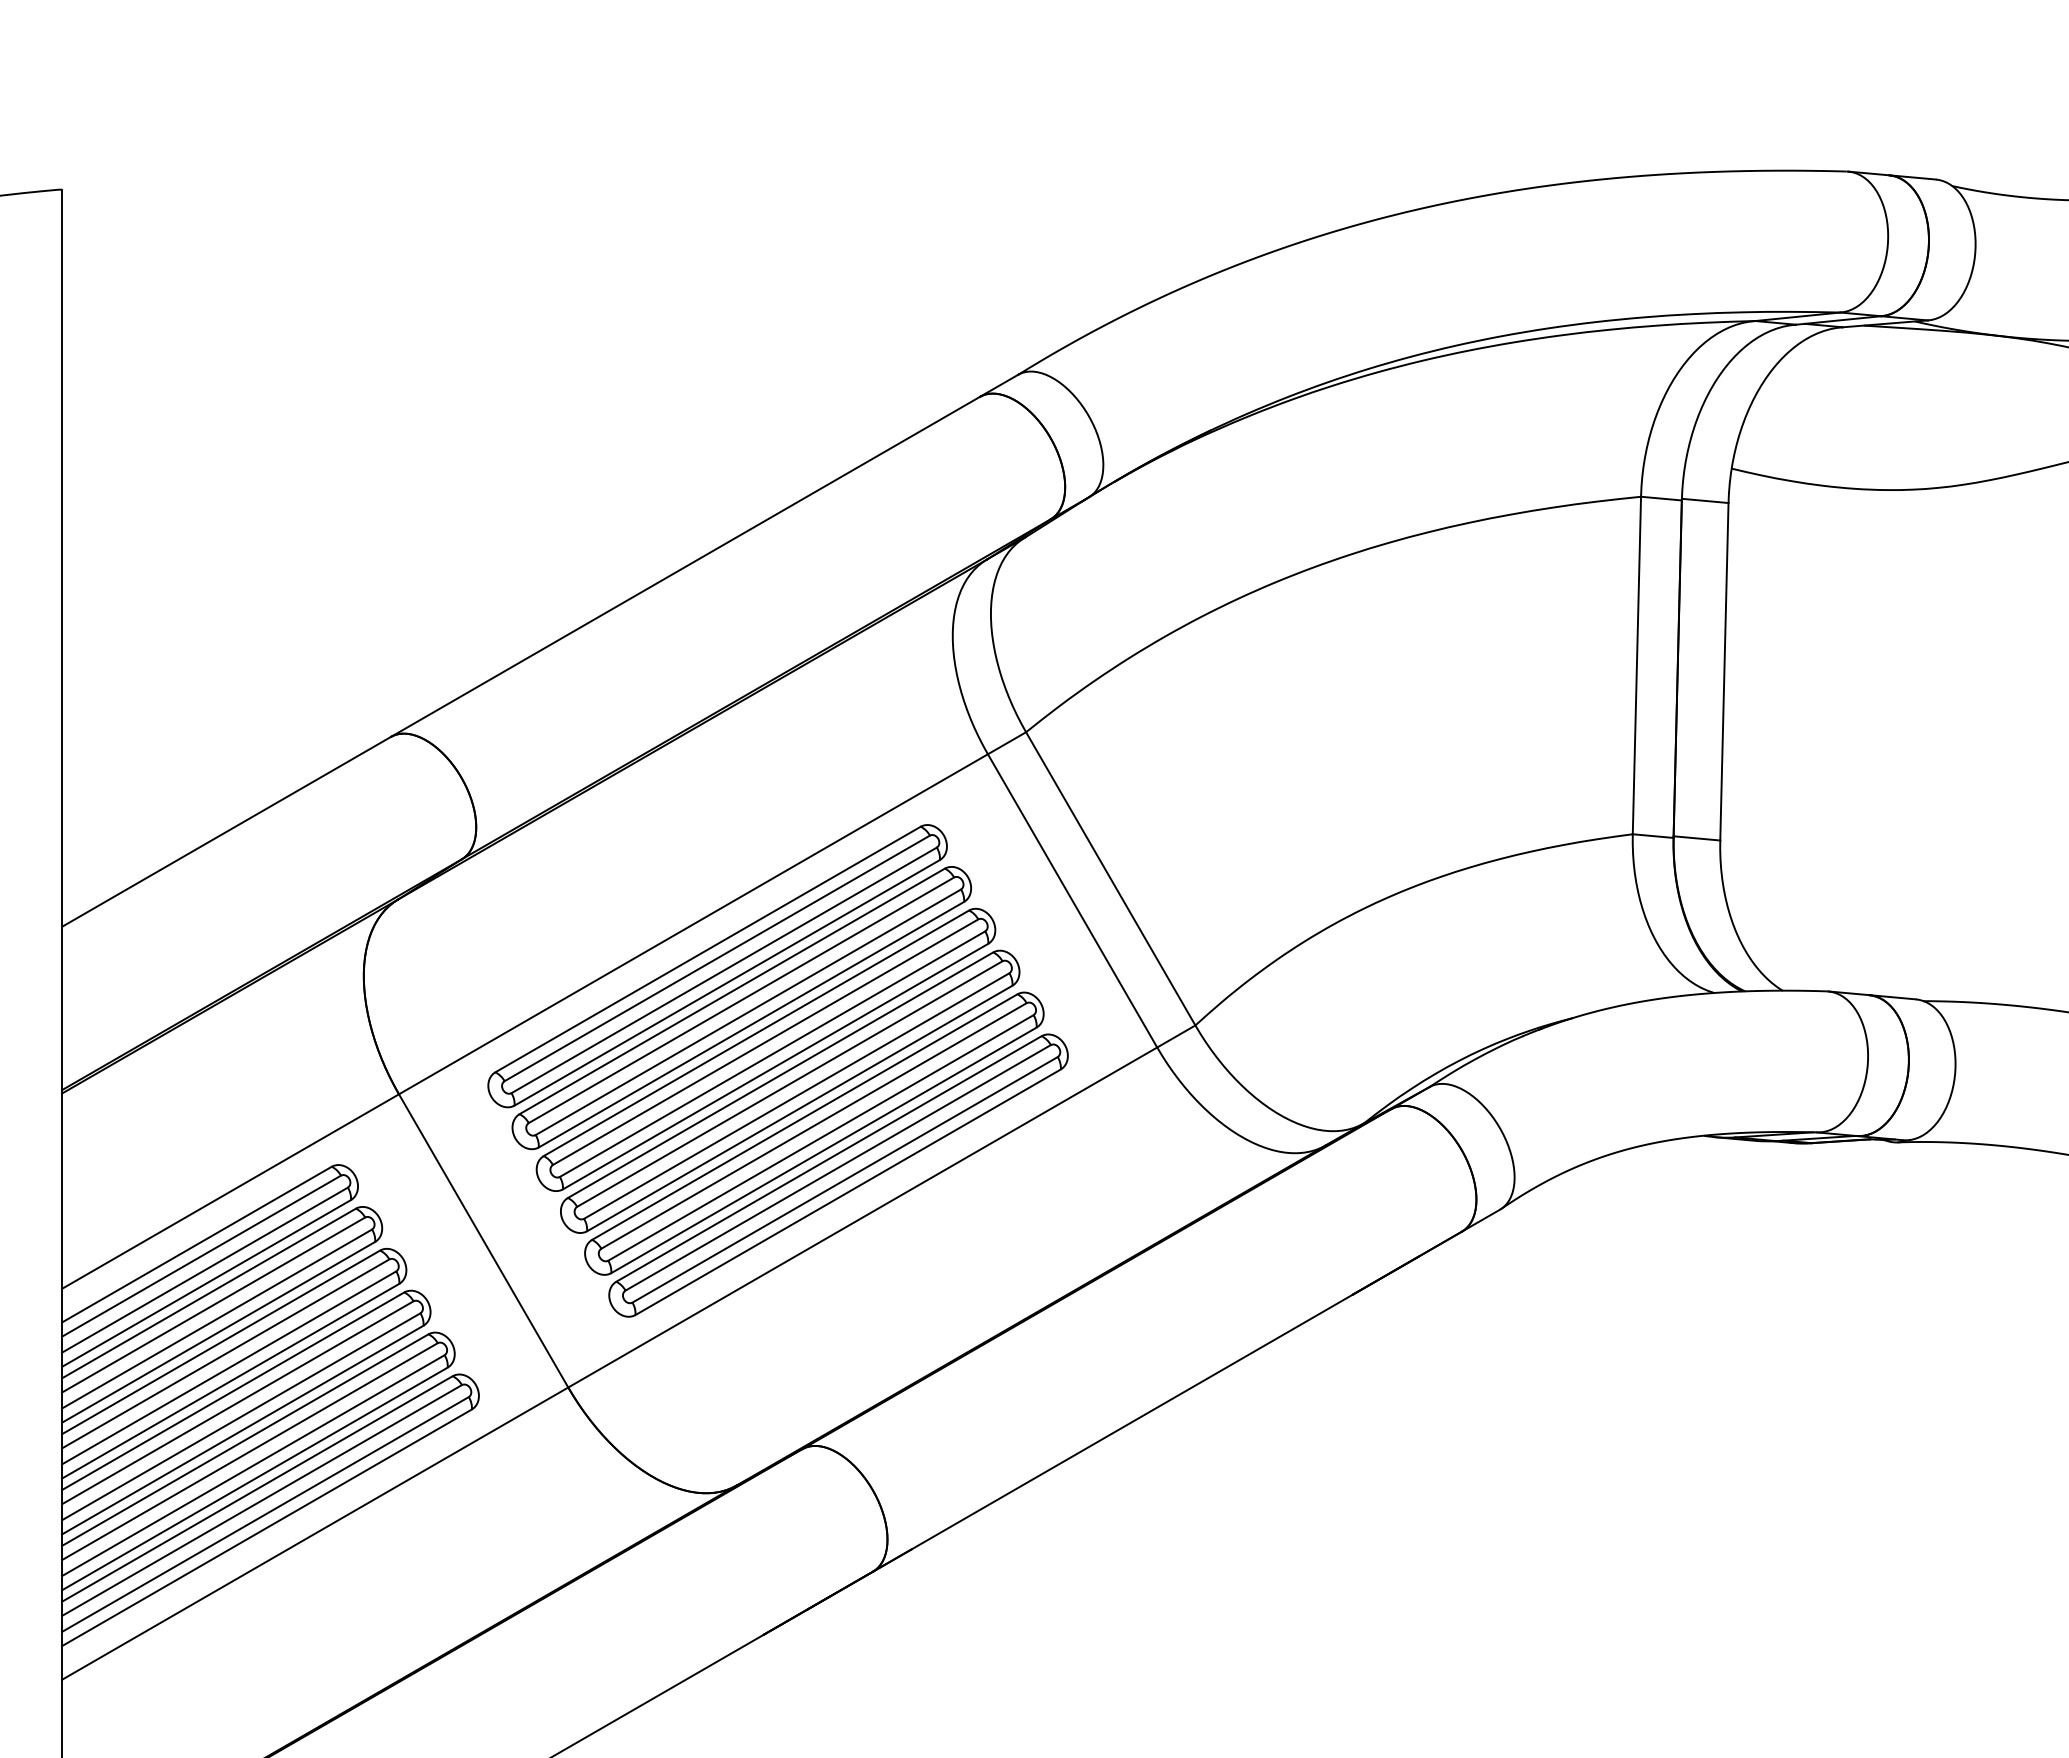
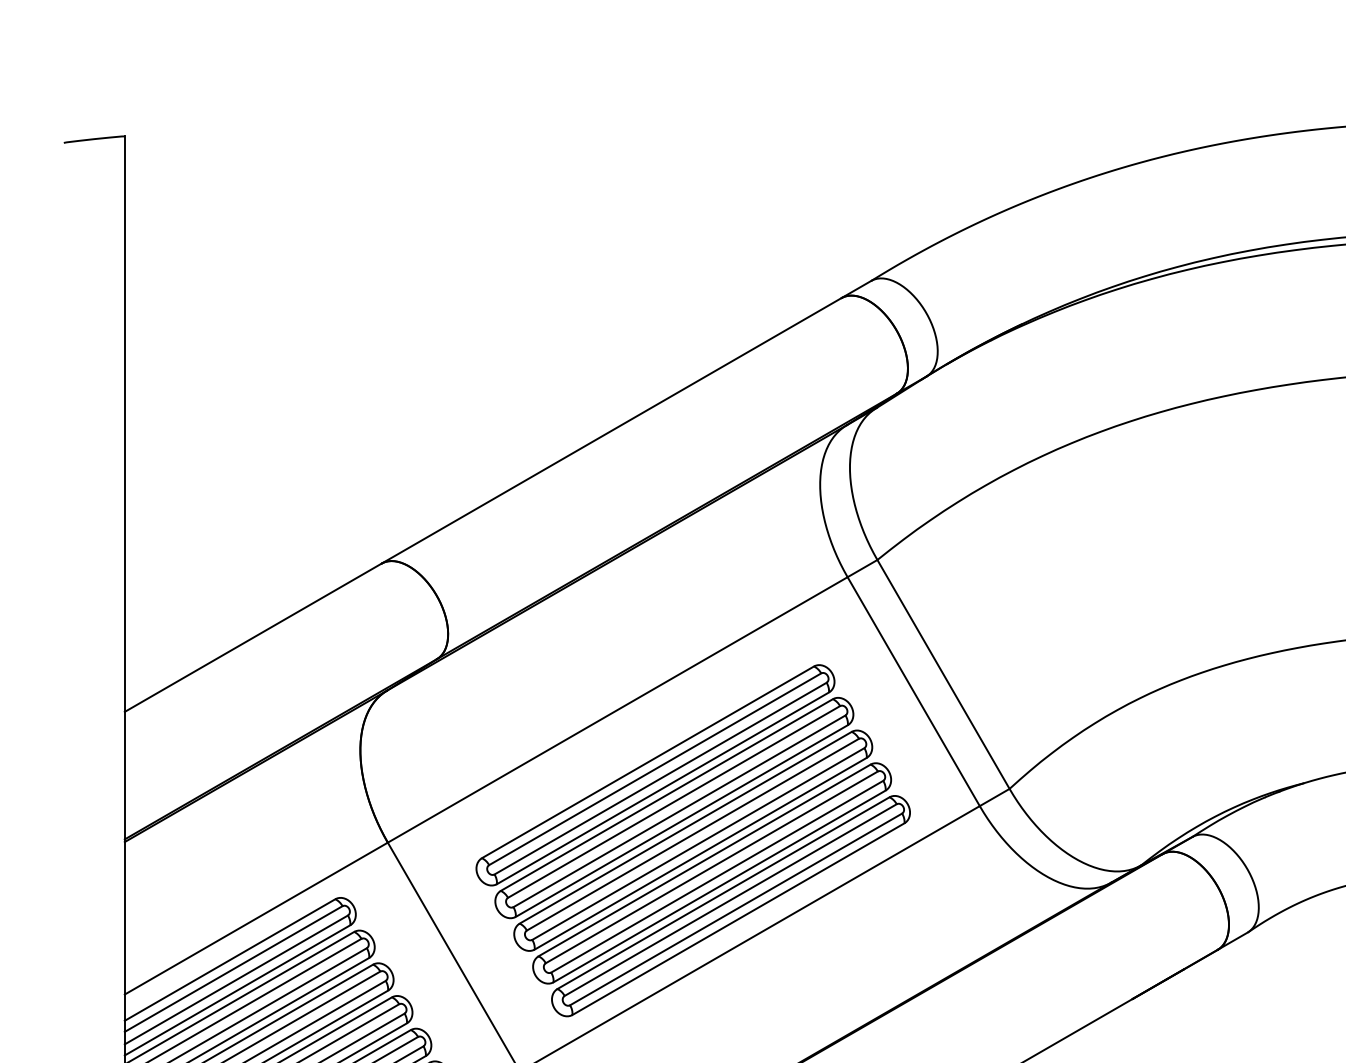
part: (717, 966) -> (636, 742), removed

